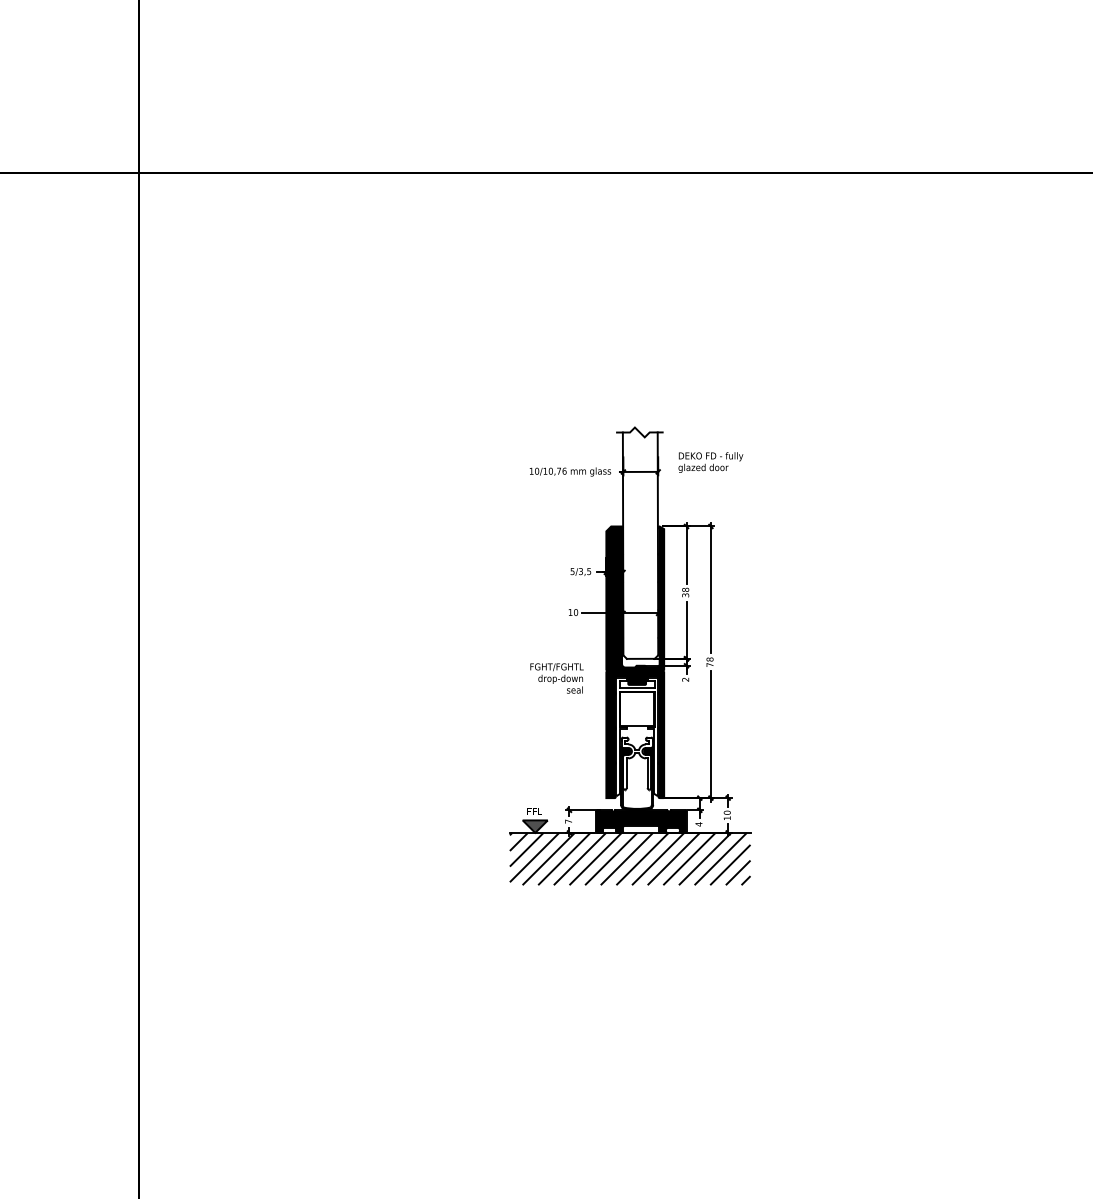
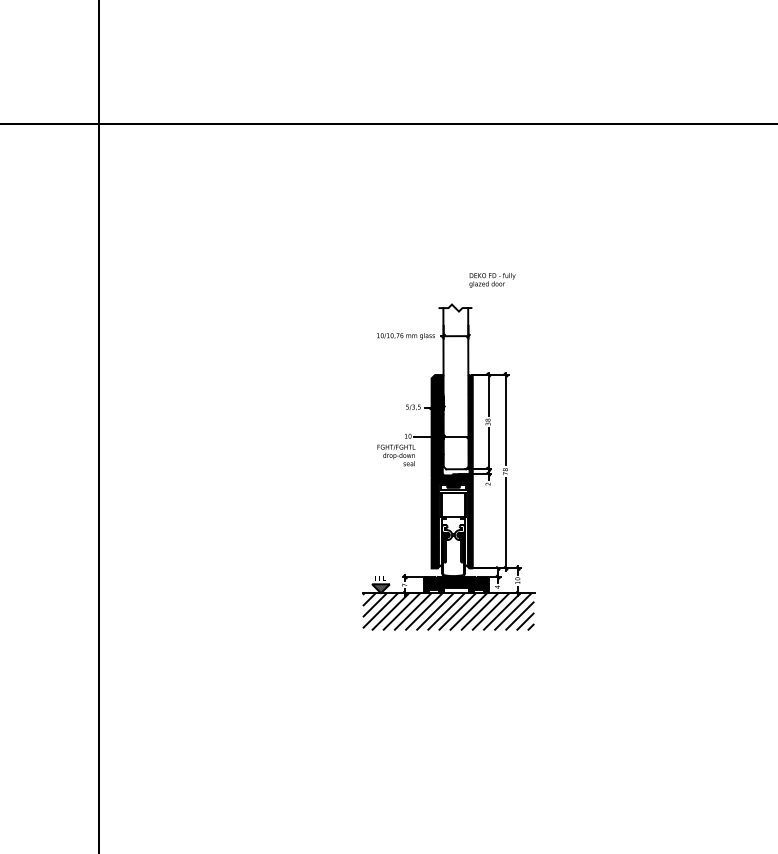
text: (710, 462) -> (492, 280), moved
text: (556, 678) -> (396, 455), moved

